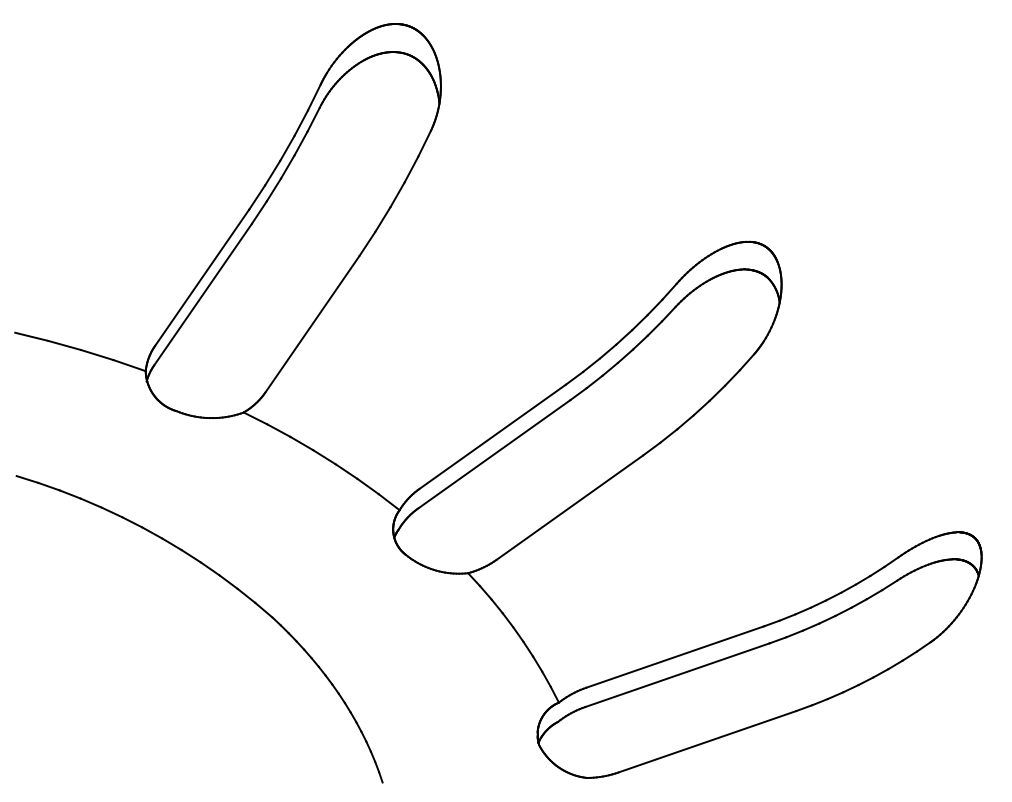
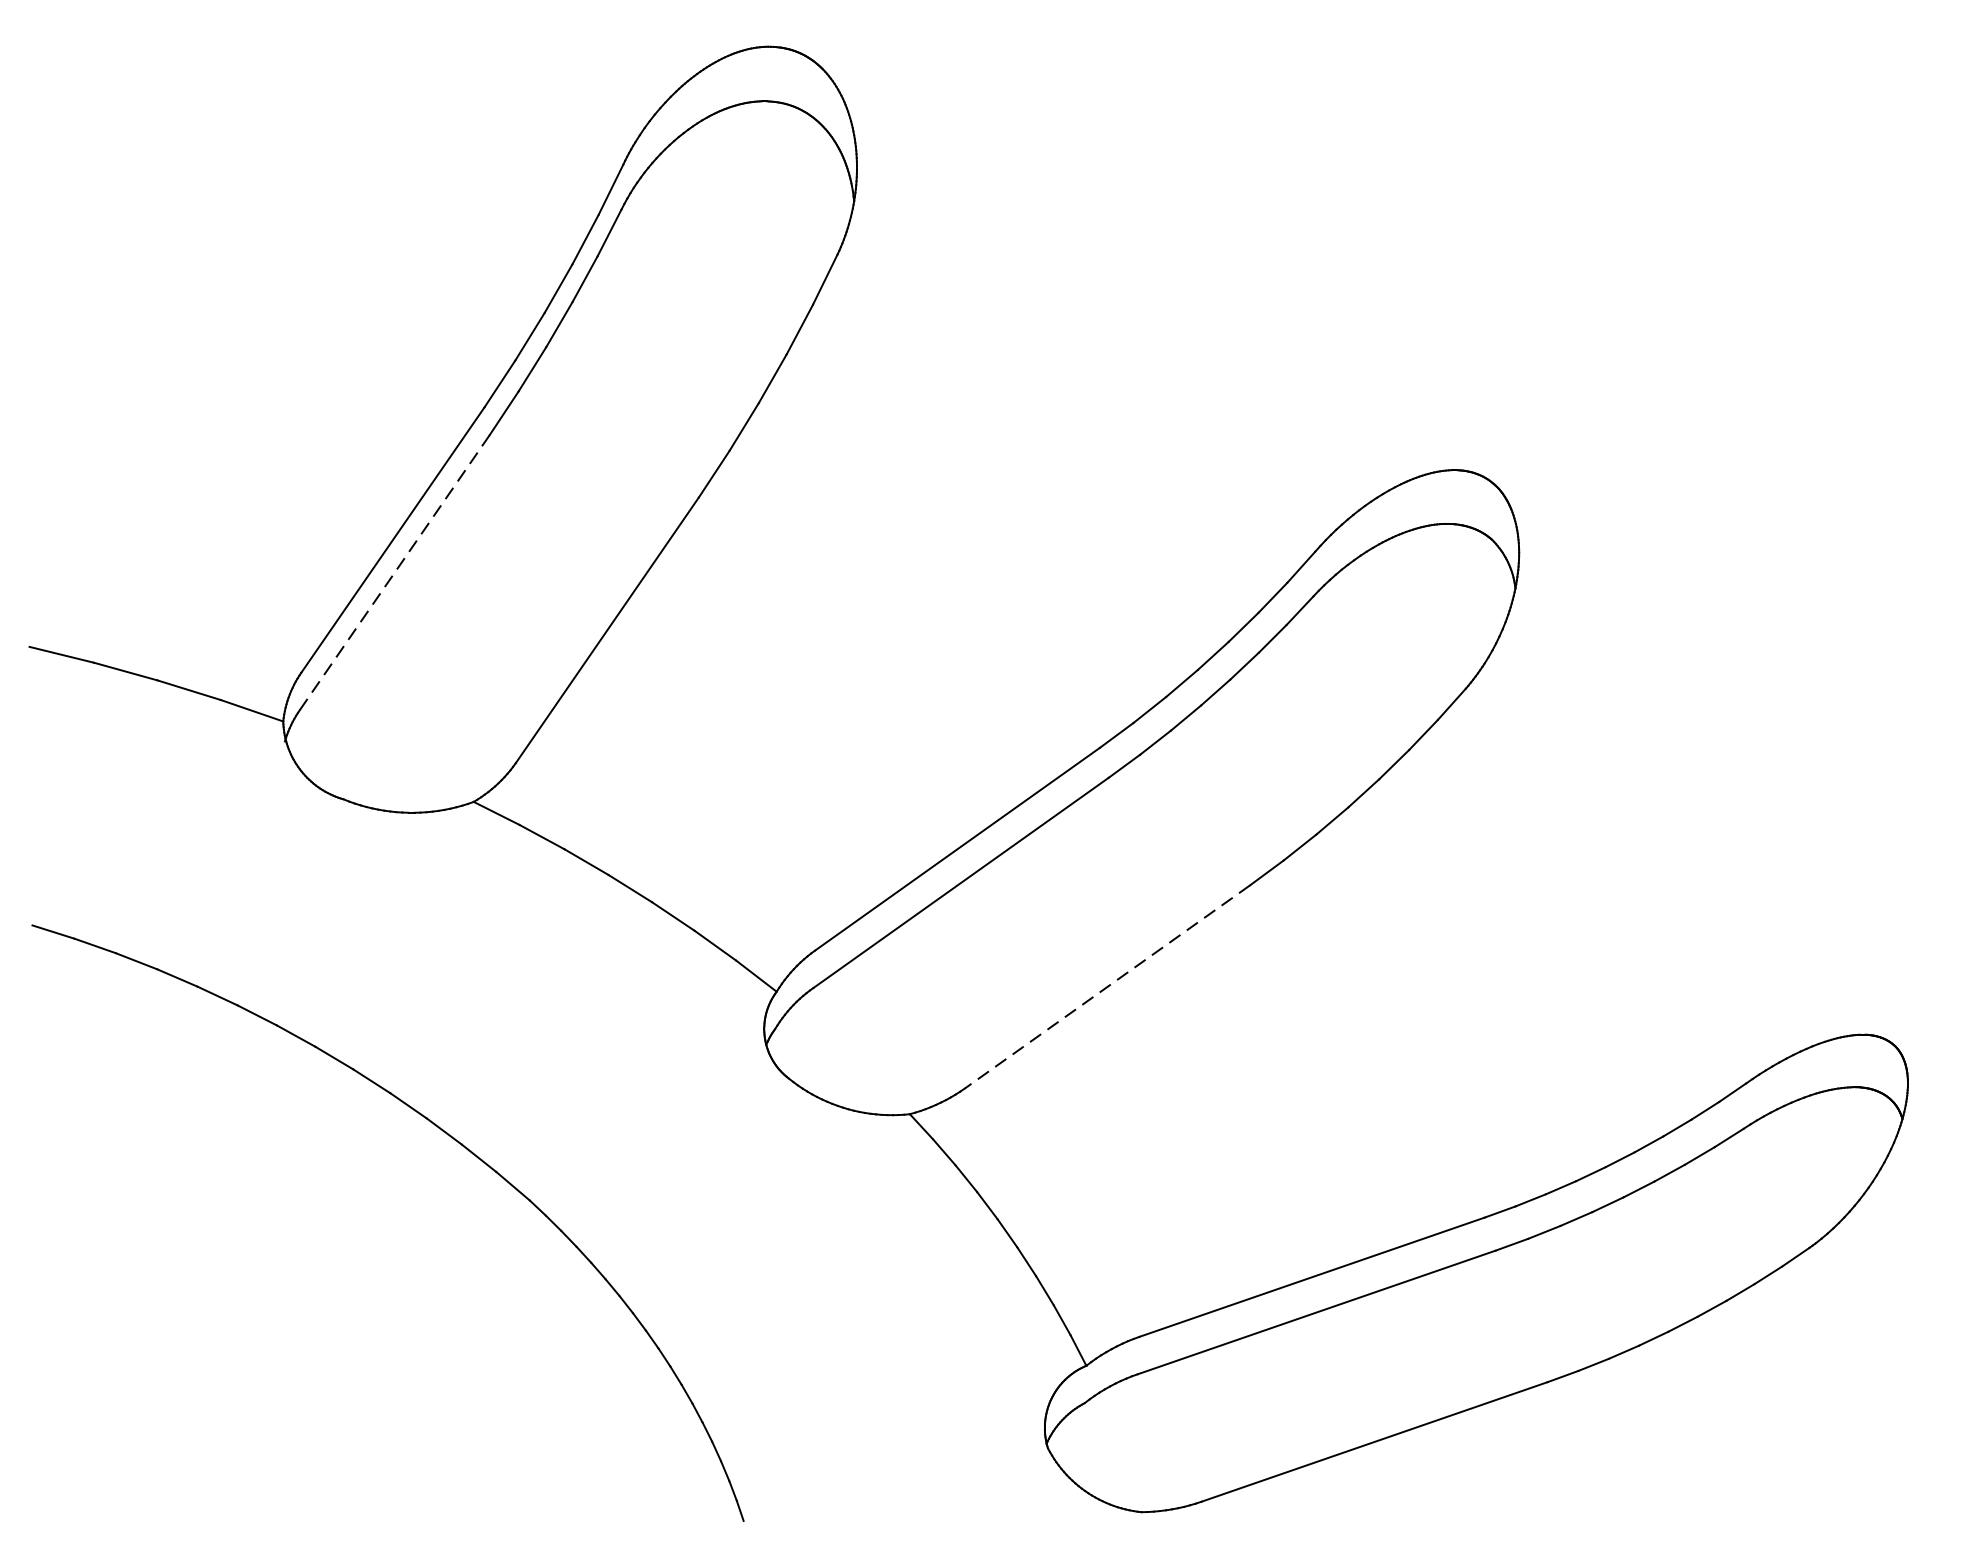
line: (203, 294) -> (395, 572), solid -> dashed
line: (569, 508) -> (1106, 988), solid -> dashed

